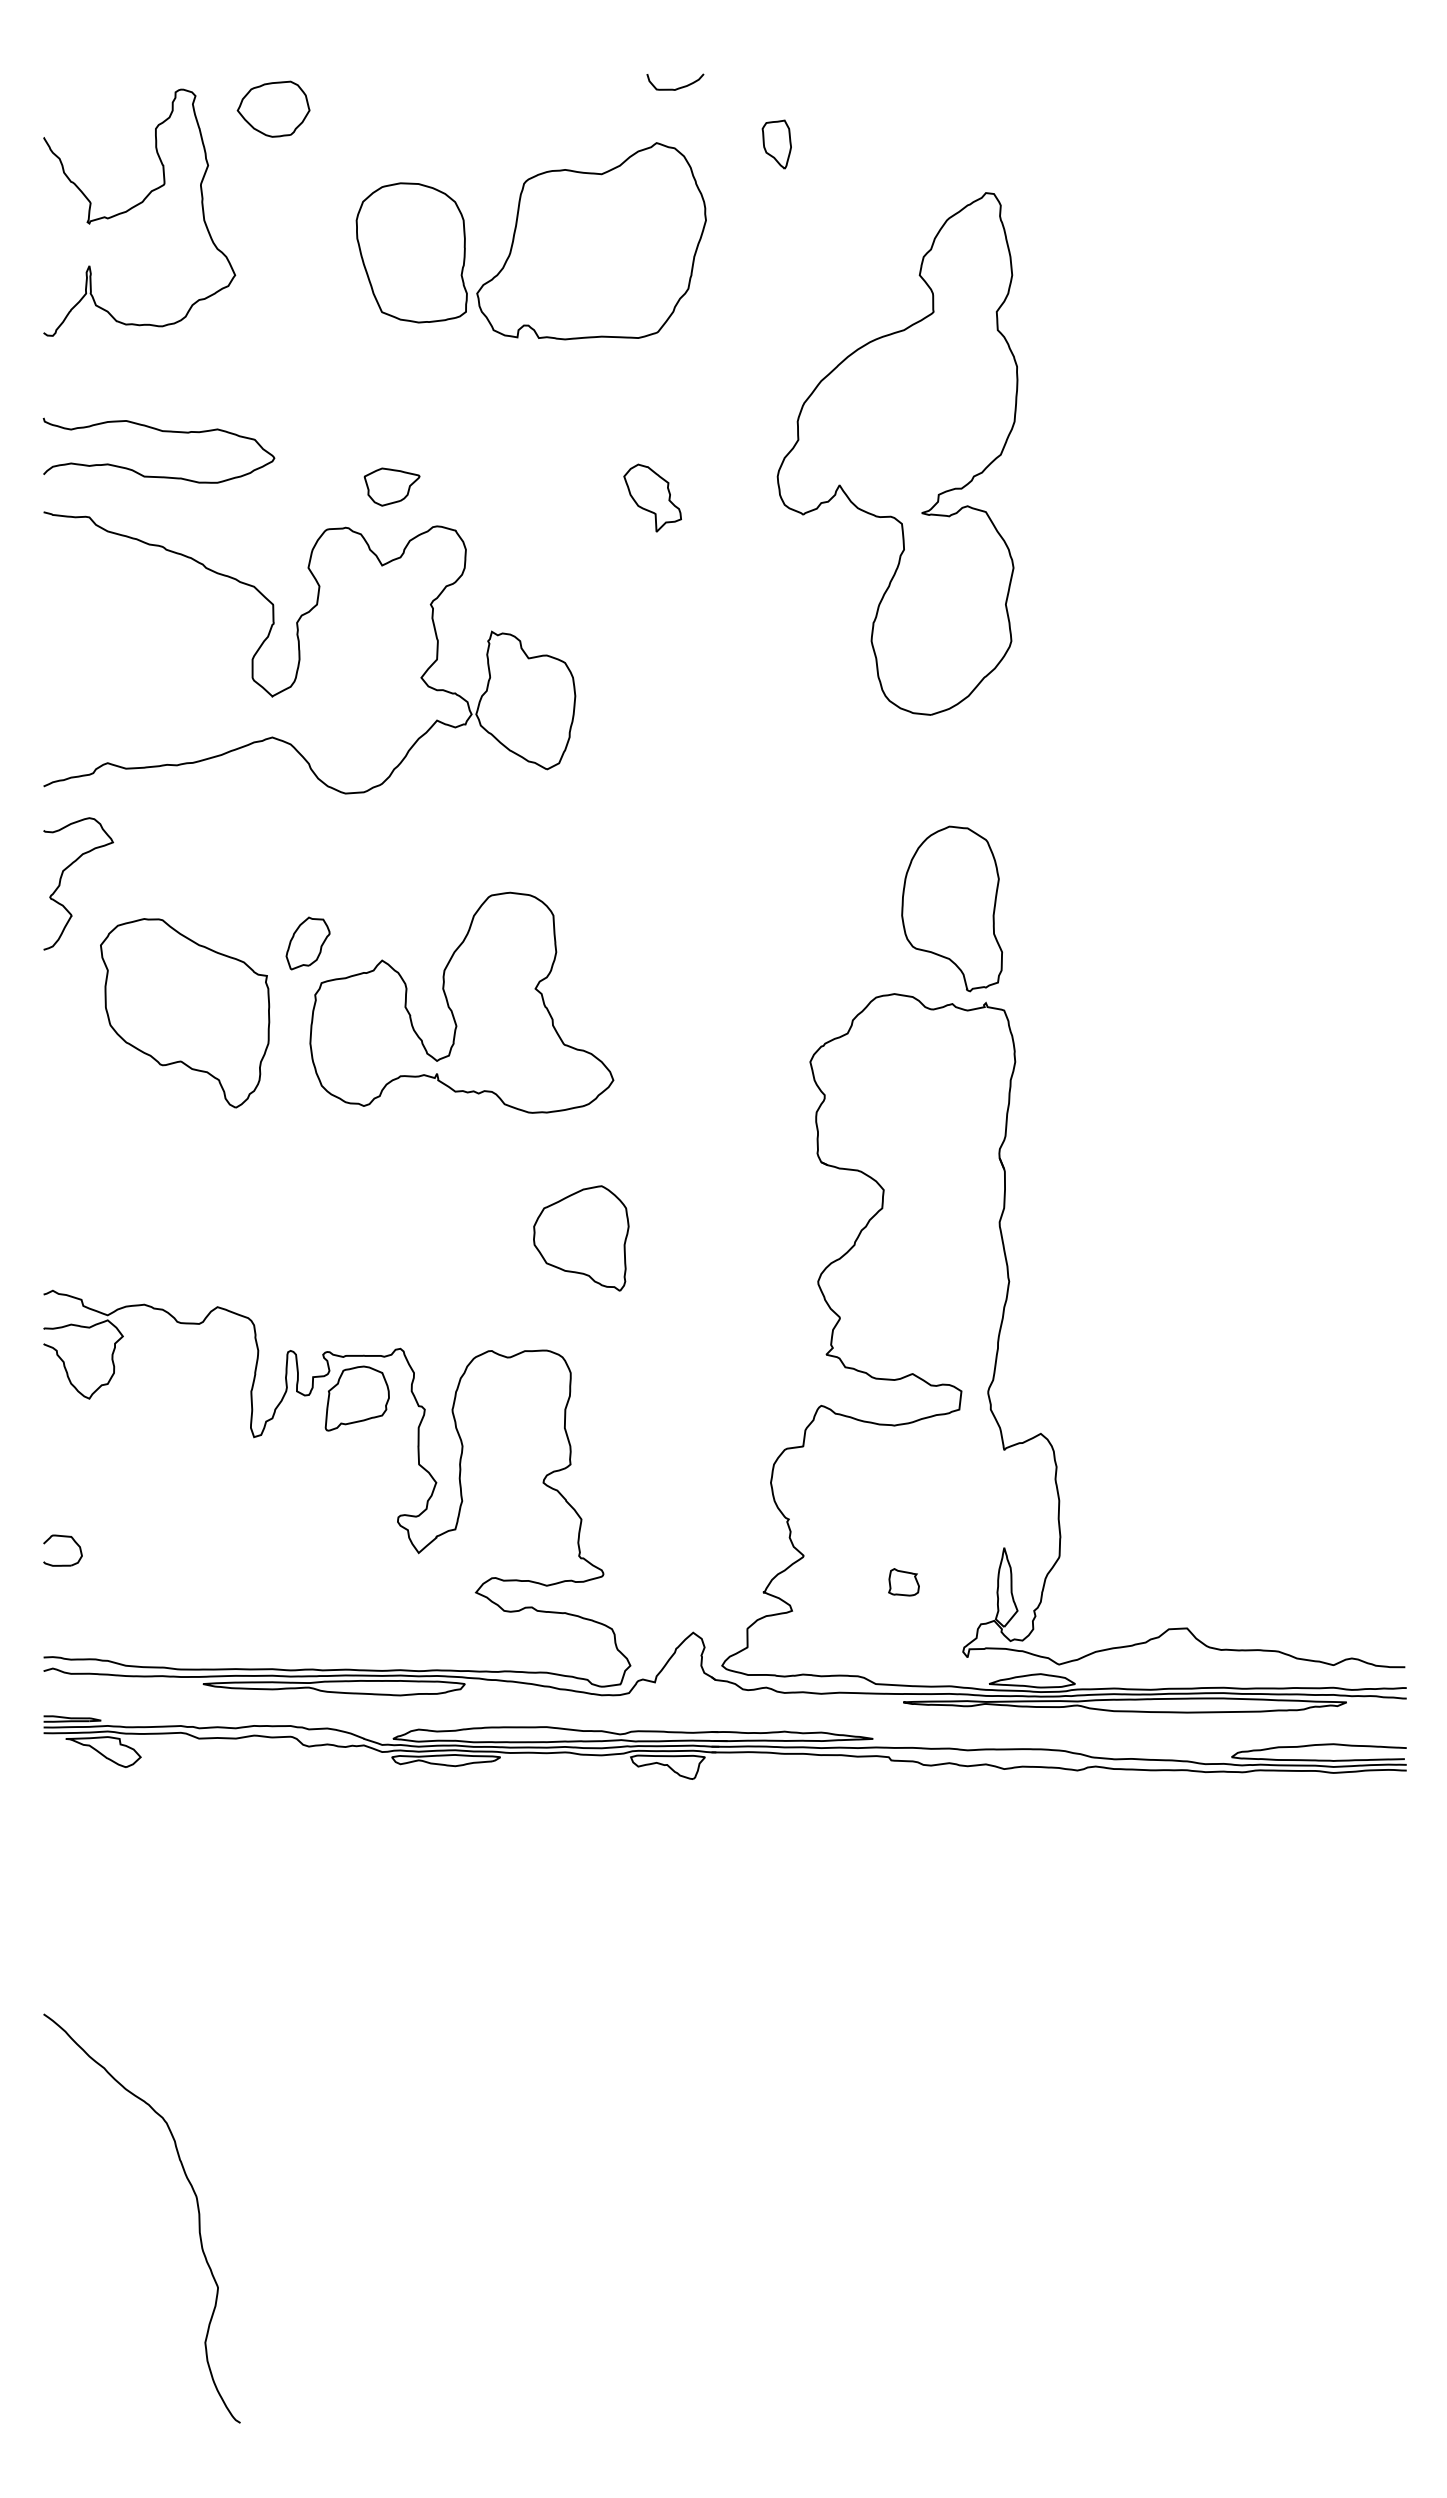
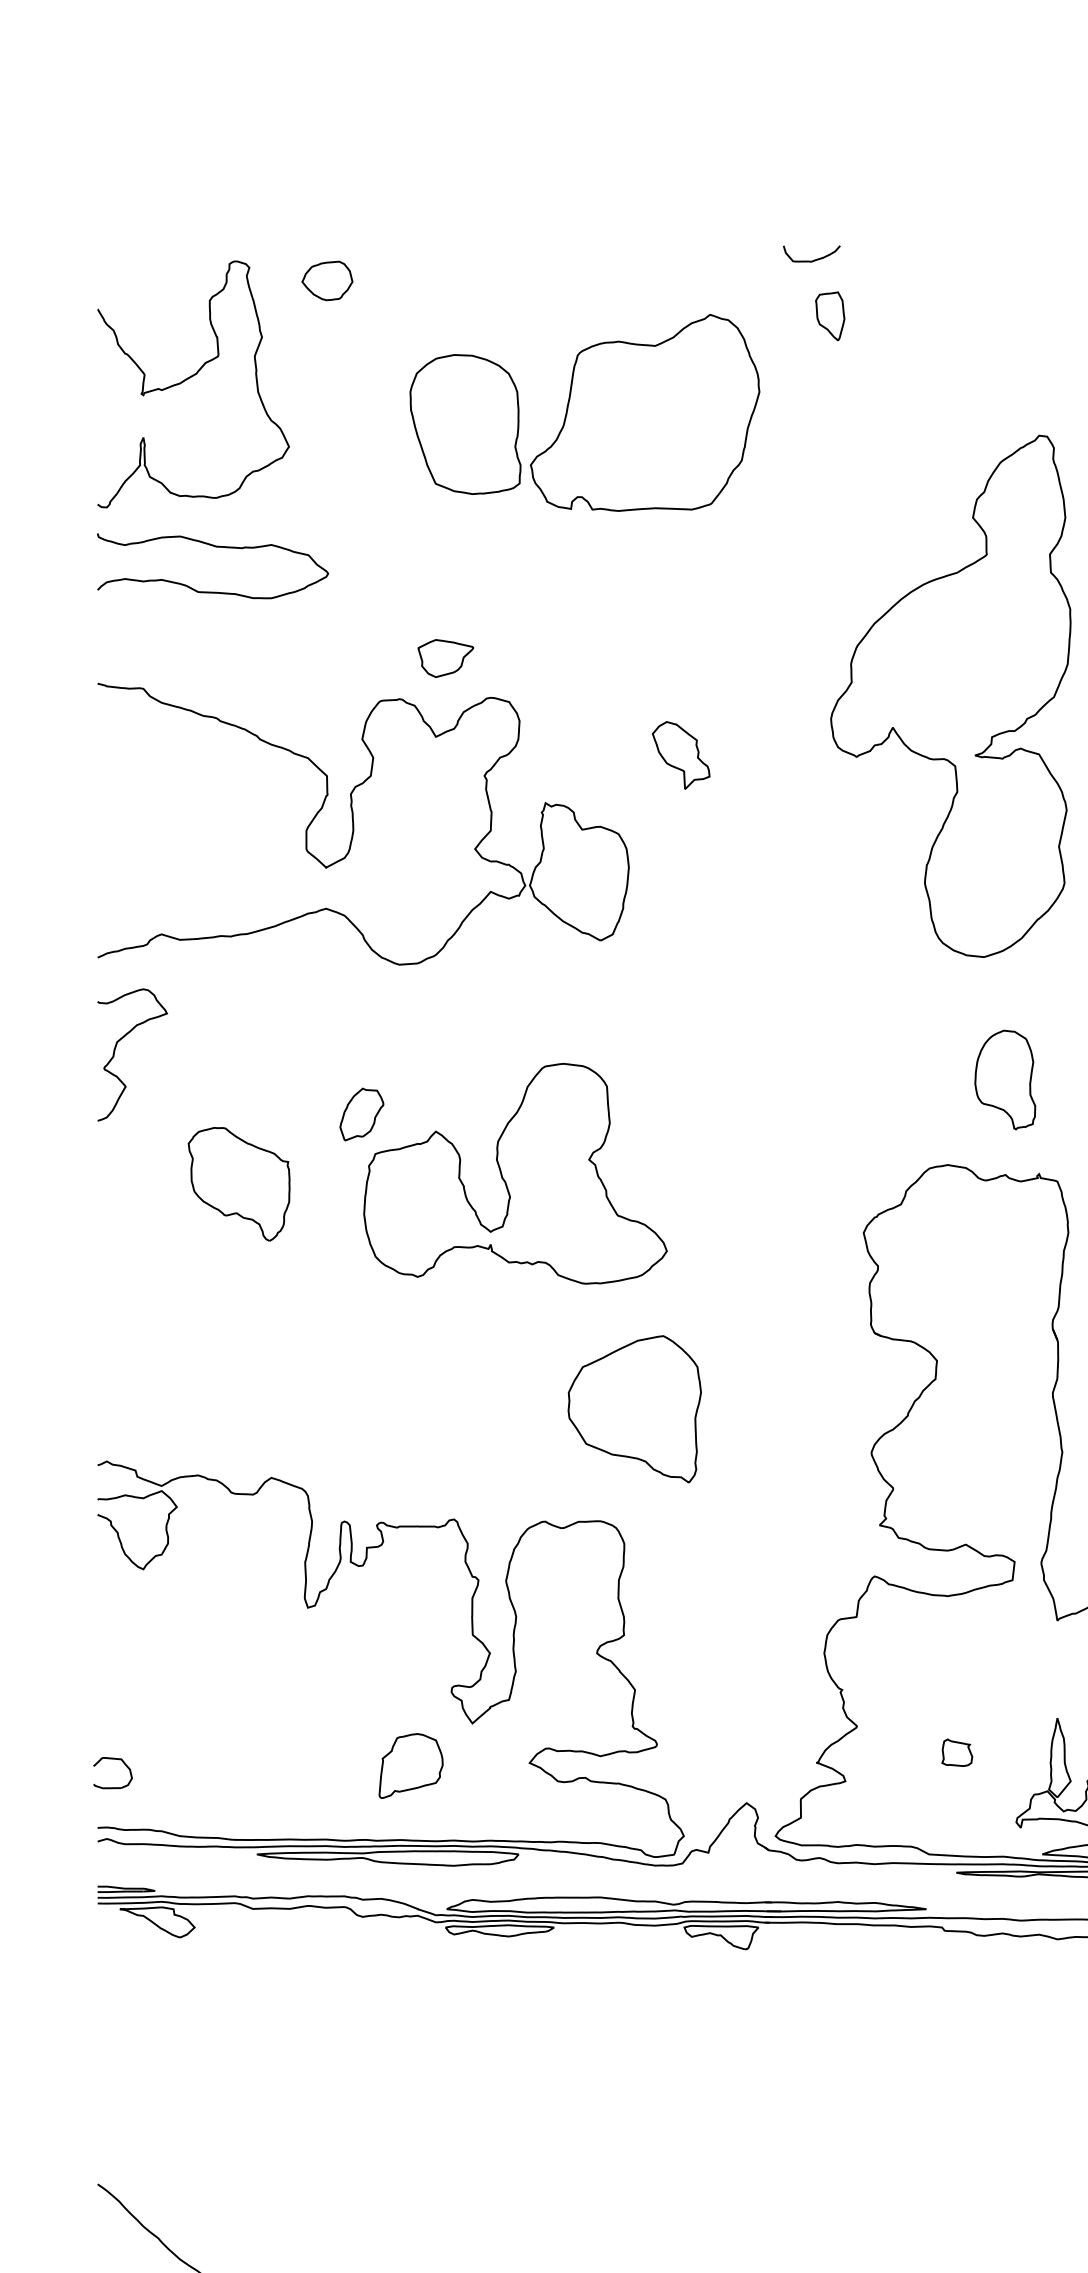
curve: (678, 87) -> (814, 259), moved
part: (273, 108) -> (327, 280), size x0.7
curve: (163, 432) -> (217, 548), moved
part: (897, 453) -> (950, 695), moved
part: (652, 497) -> (681, 754), moved
part: (951, 908) -> (1004, 1079), size x0.6
part: (185, 1013) -> (239, 1184), size x0.6
part: (581, 1238) -> (635, 1409), size x1.4
part: (356, 1398) -> (410, 1765), moved
part: (63, 1537) -> (113, 1759), moved

